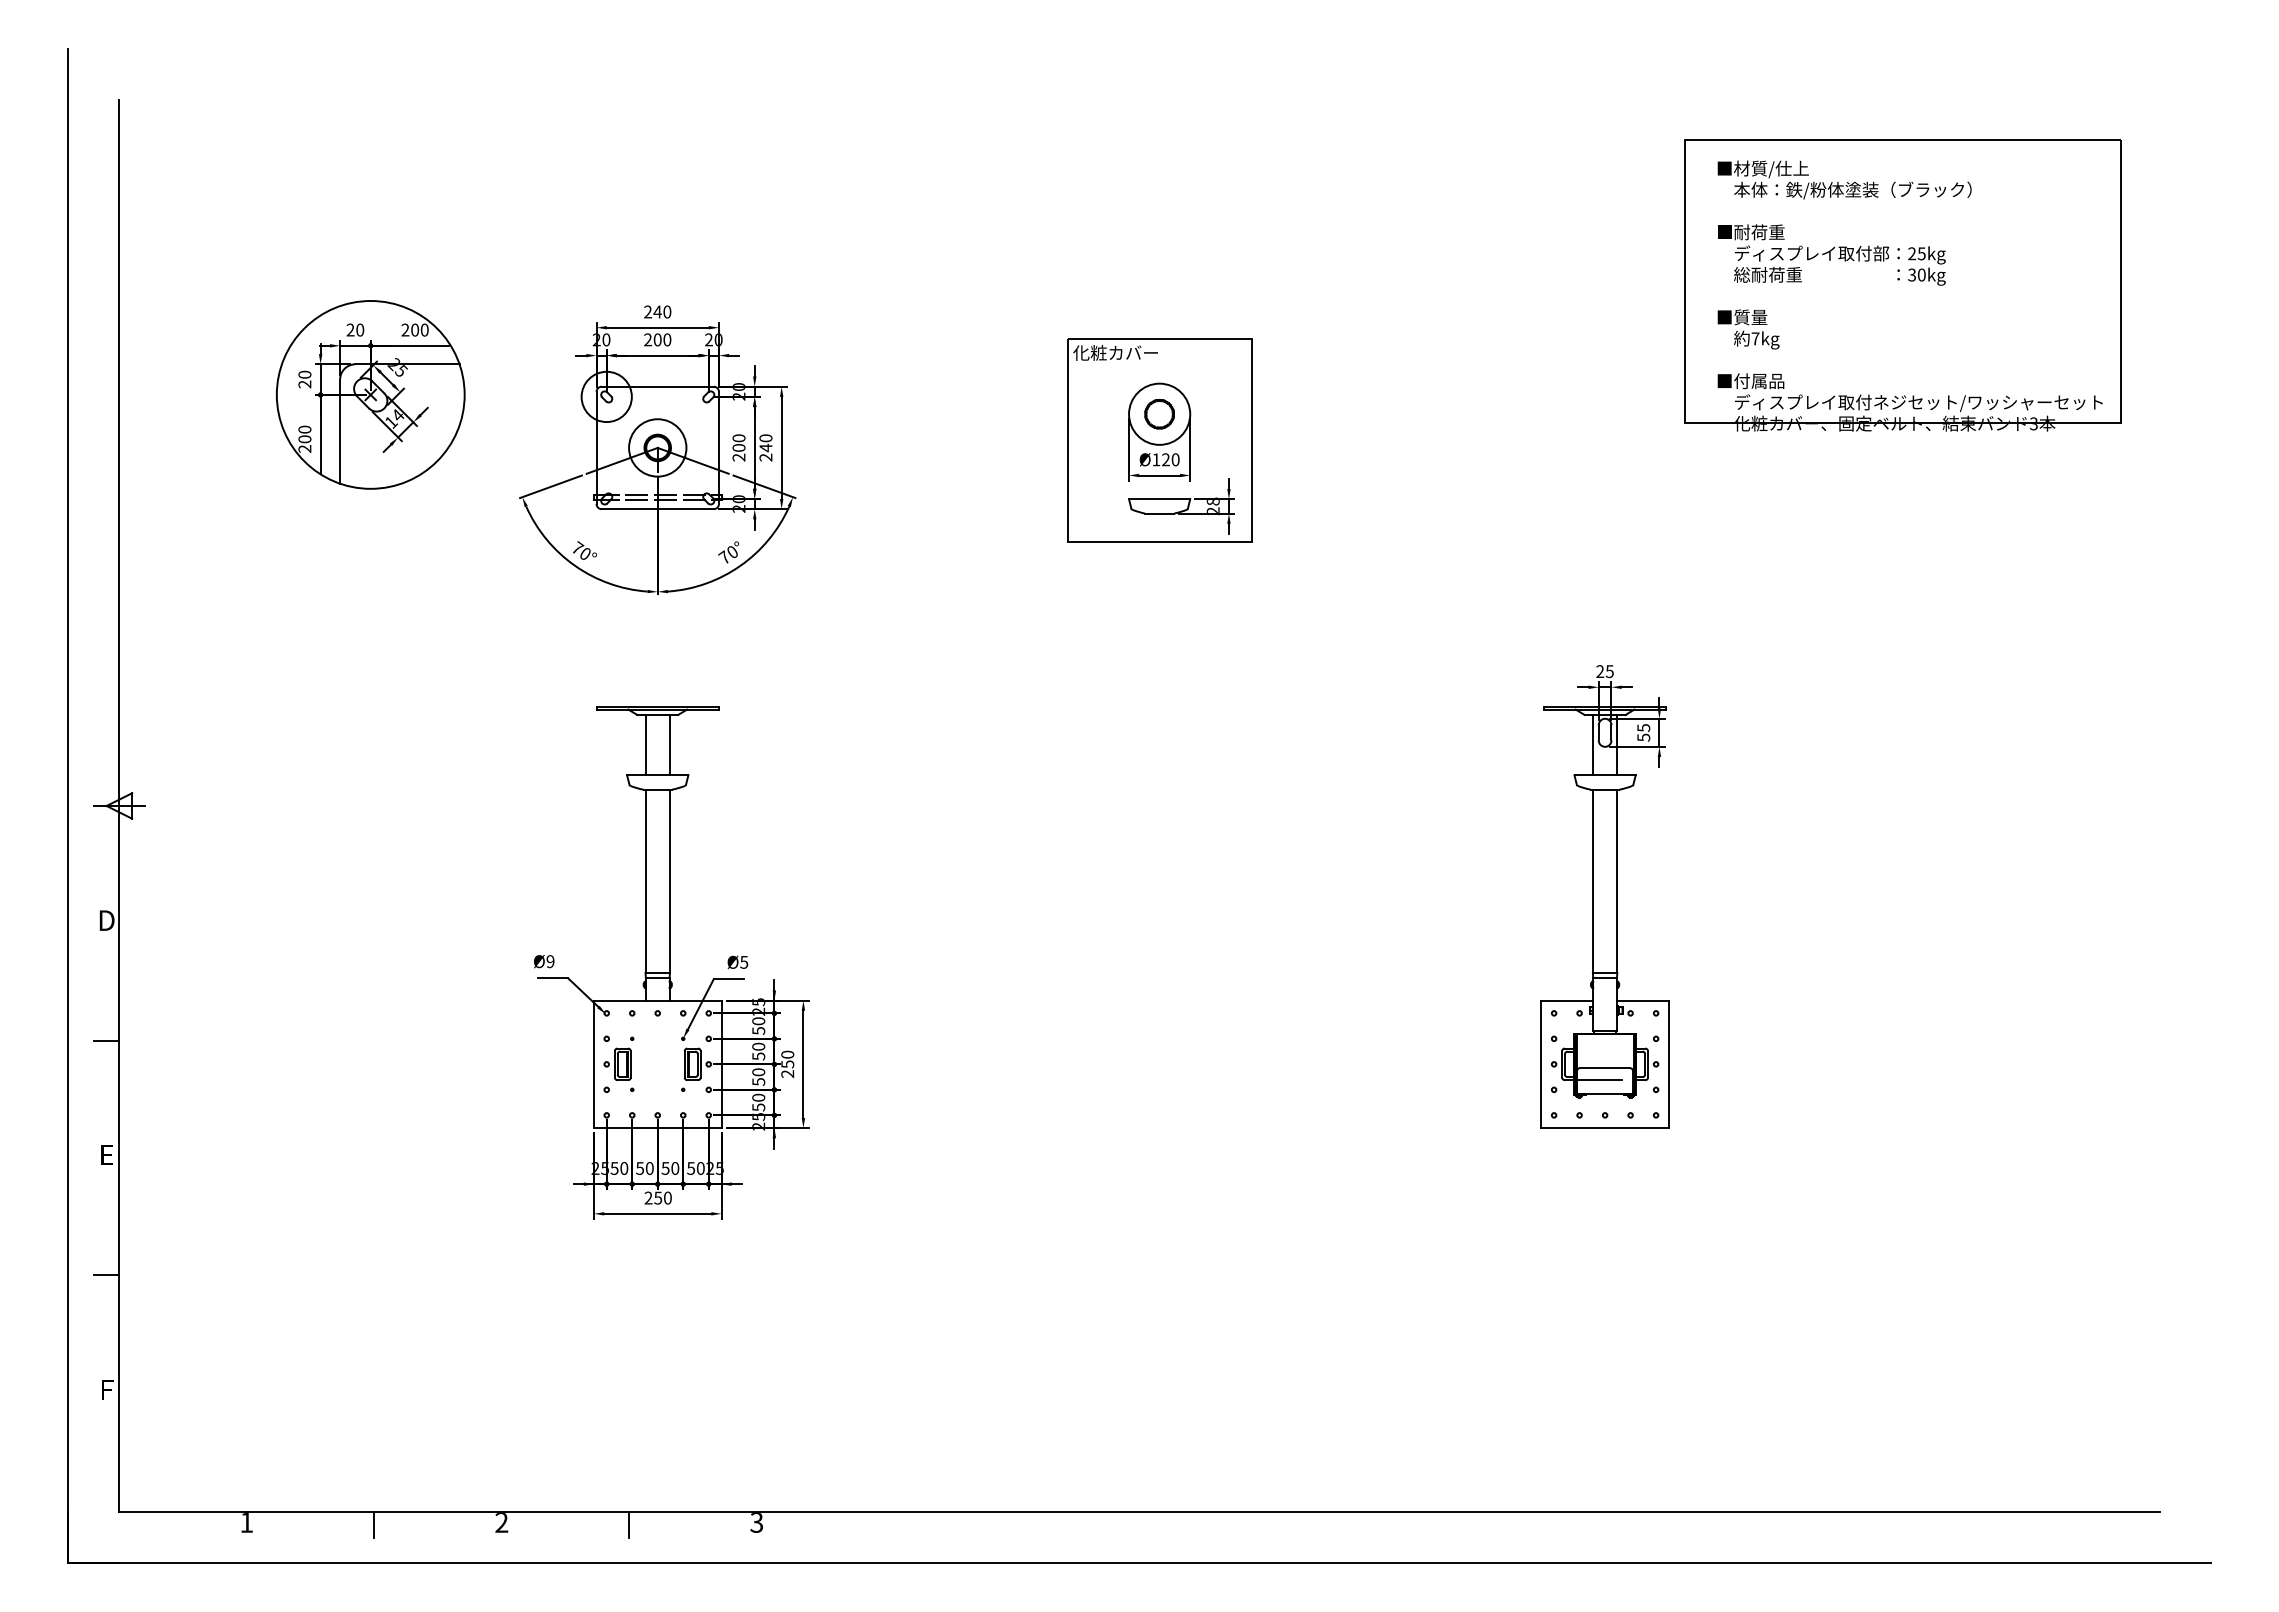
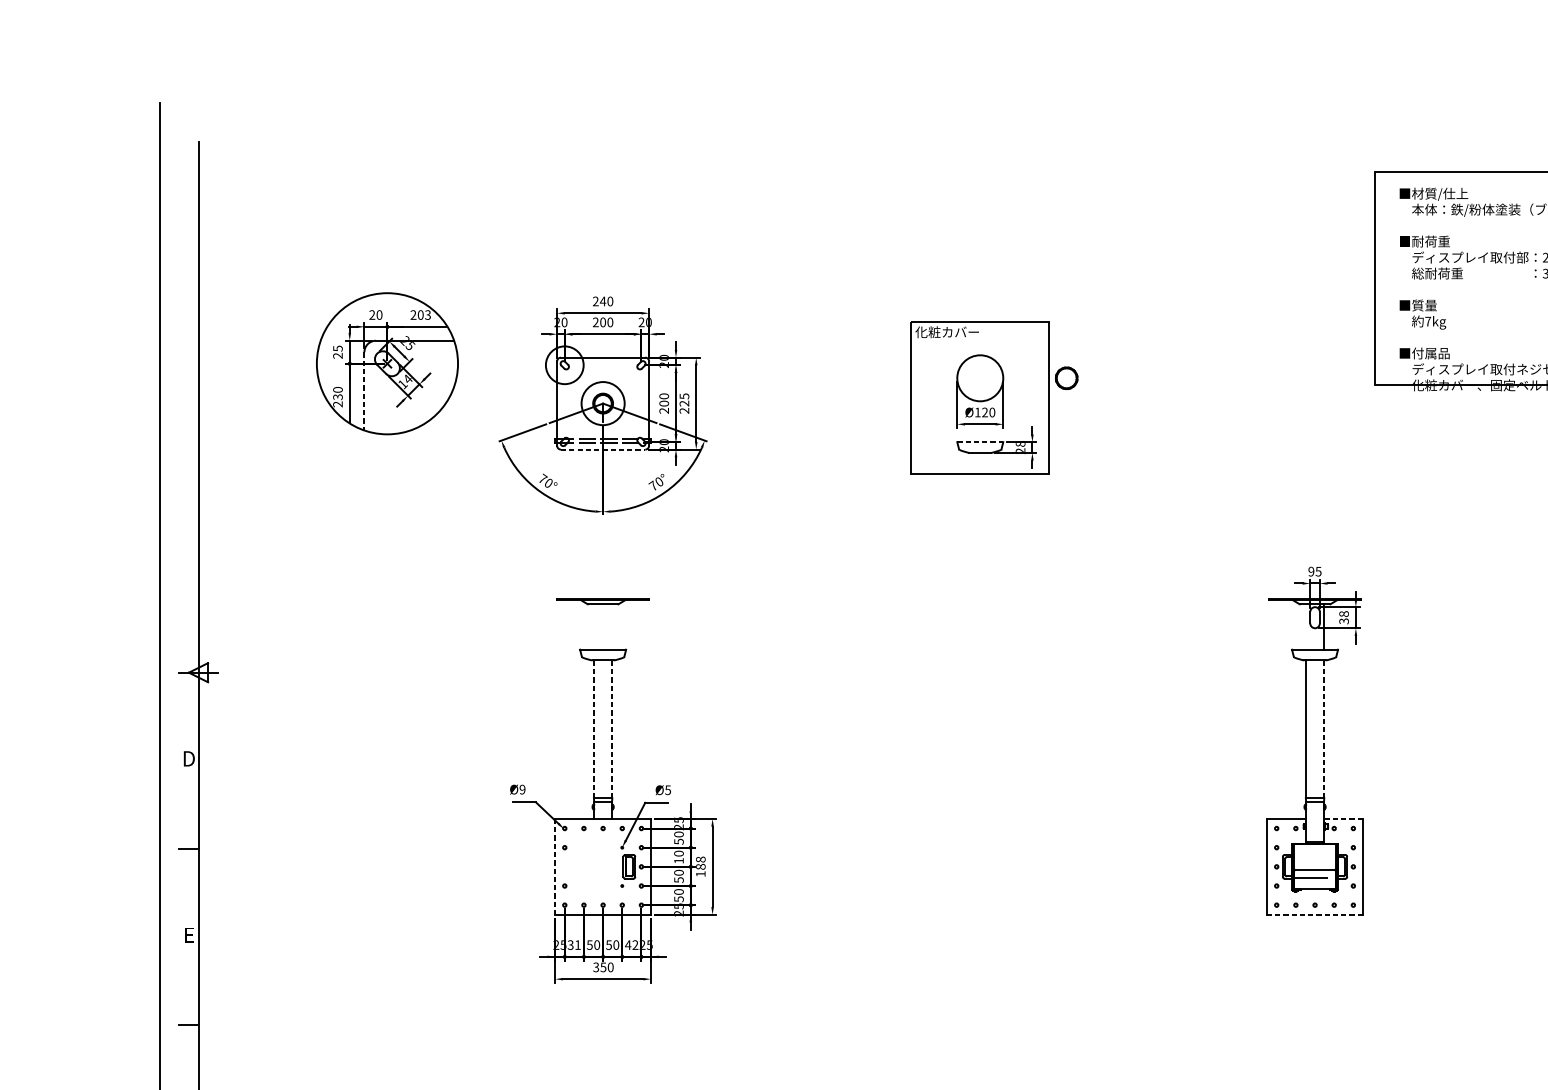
text: (424, 329) -> (427, 314), 200 -> 203
text: (304, 374) -> (337, 348), 20 -> 25
circle: (1159, 414) -> (1066, 378), moved
line: (340, 432) -> (364, 392), solid -> dashed
text: (304, 439) -> (337, 397), 200 -> 230
text: (765, 443) -> (684, 400), 240 -> 225
line: (1159, 499) -> (980, 442), solid -> dashed
line: (658, 509) -> (603, 449), solid -> dashed
text: (1600, 671) -> (1311, 571), 25 -> 95
text: (1643, 732) -> (1343, 617), 55 -> 38
line: (645, 744) -> (593, 626), removed
line: (670, 744) -> (612, 626), removed
line: (1592, 744) -> (1305, 626), removed
line: (645, 881) -> (593, 729), solid -> dashed
line: (670, 881) -> (612, 729), solid -> dashed
line: (1617, 881) -> (1324, 729), solid -> dashed
line: (1642, 1000) -> (1343, 818), solid -> dashed
text: (758, 1056) -> (678, 860), 50 -> 10
part: (618, 1063) -> (573, 866), removed
text: (787, 1063) -> (700, 866), 250 -> 188
line: (594, 1064) -> (555, 866), solid -> dashed
line: (1605, 1128) -> (1315, 915), solid -> dashed
text: (619, 1168) -> (574, 945), 50 -> 31
text: (695, 1168) -> (631, 945), 50 -> 42
text: (648, 1198) -> (596, 967), 250 -> 350

